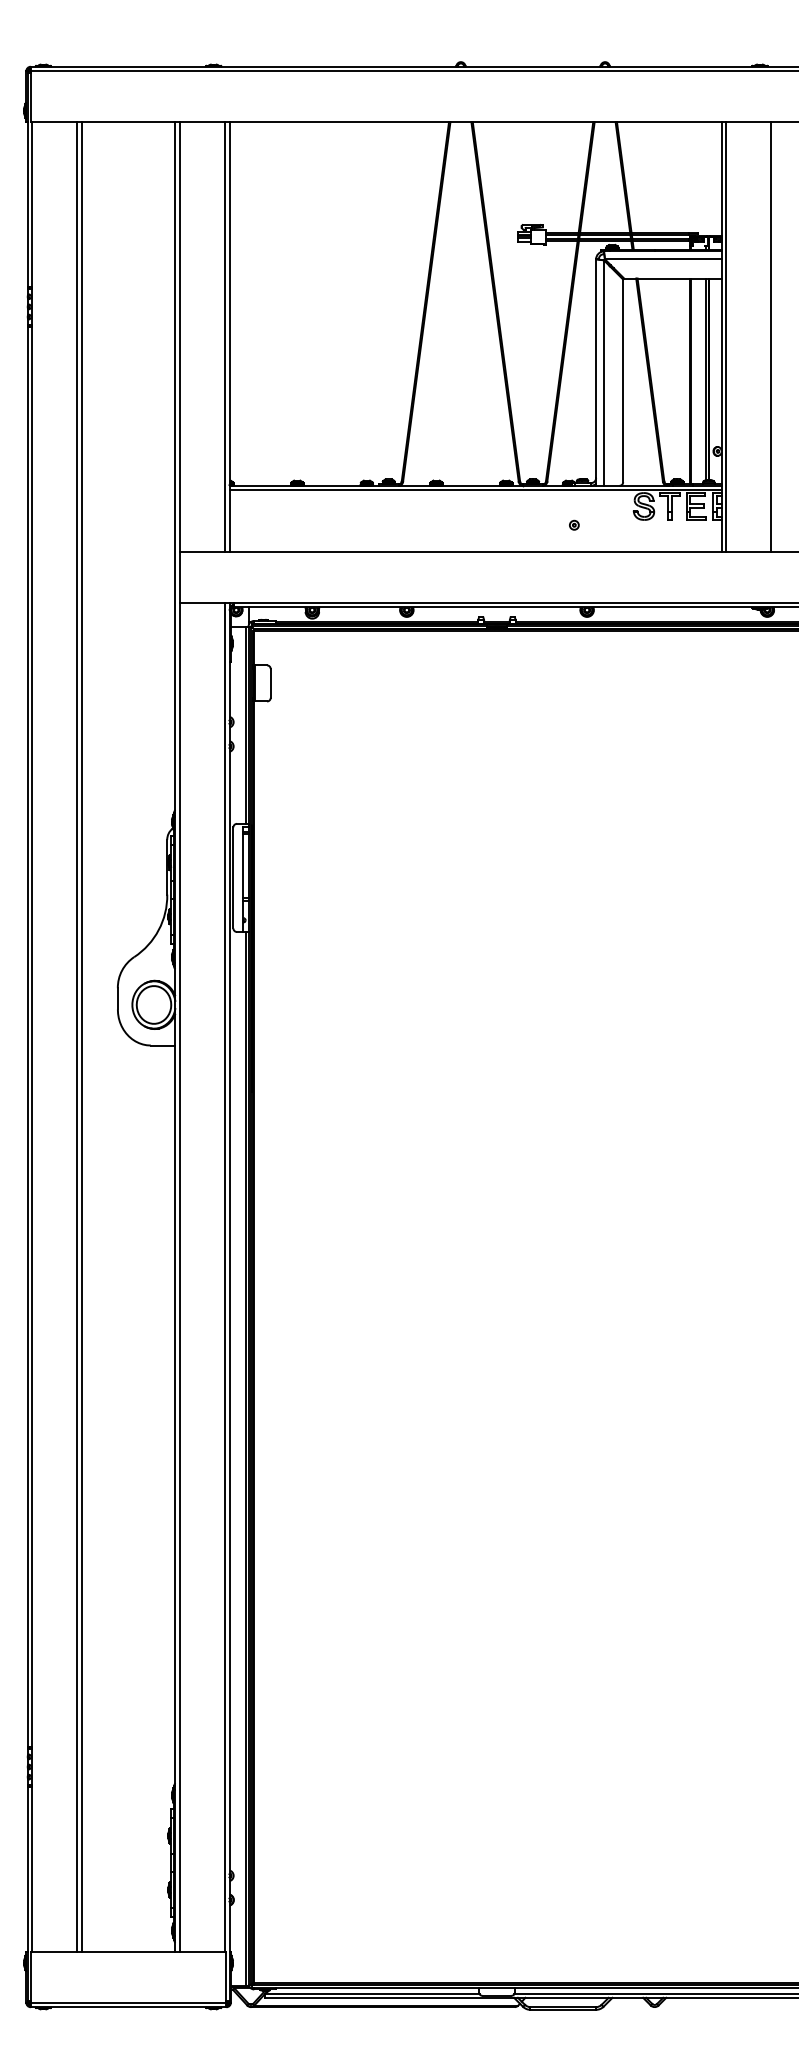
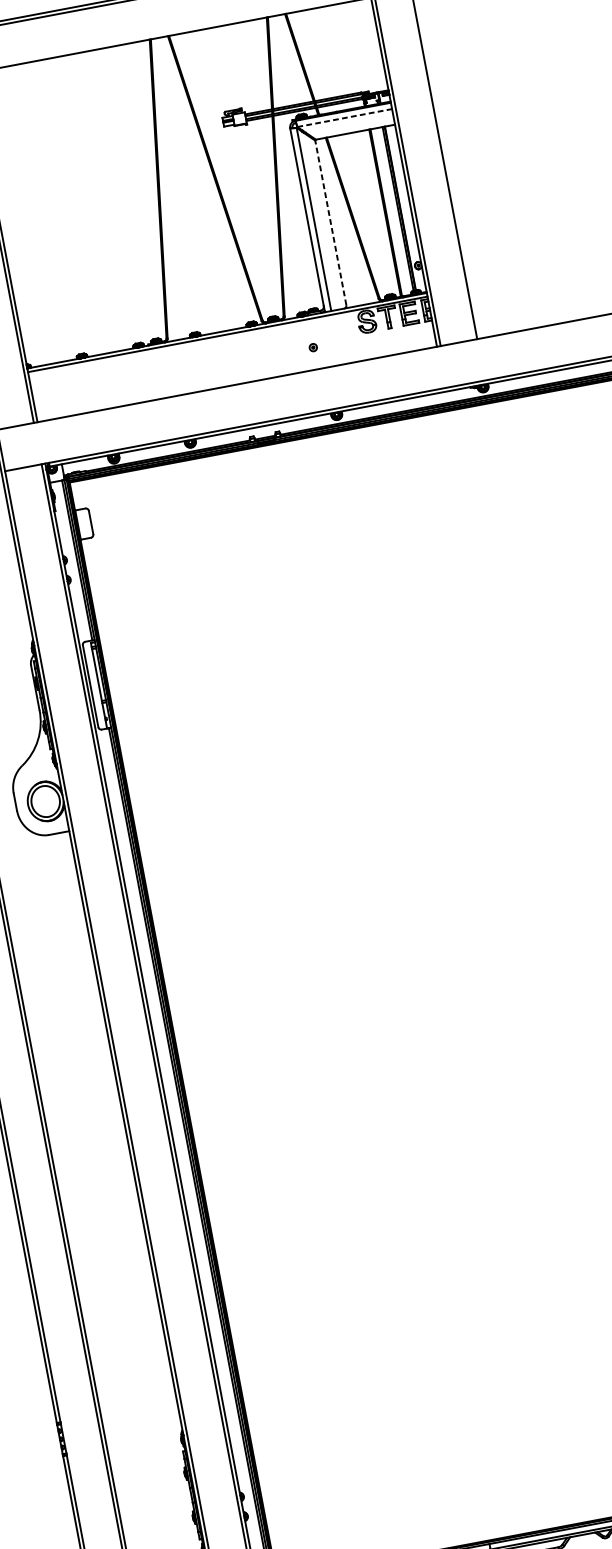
line: (663, 259) -> (344, 118), solid -> dashed
line: (623, 380) -> (331, 222), solid -> dashed

